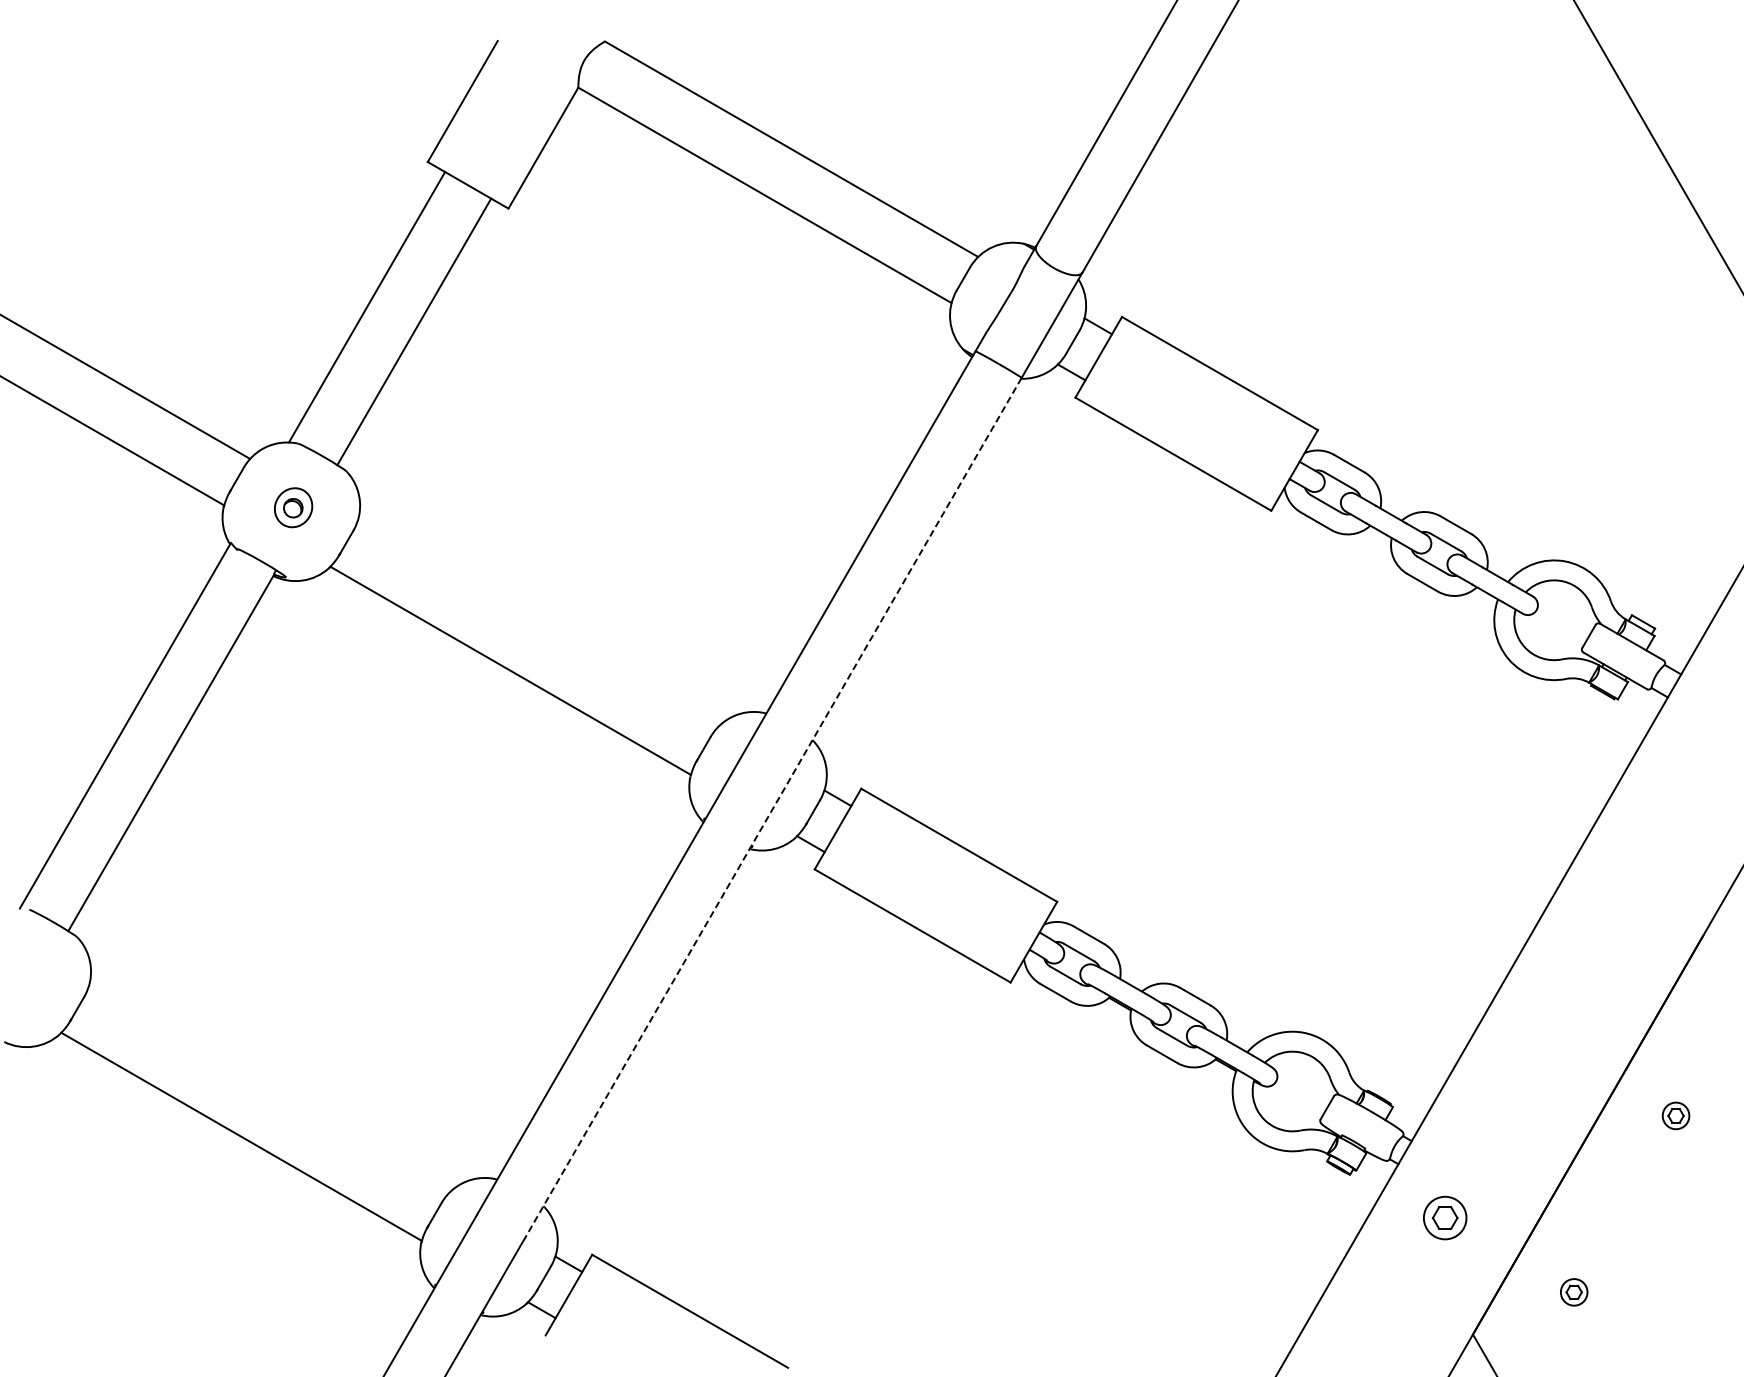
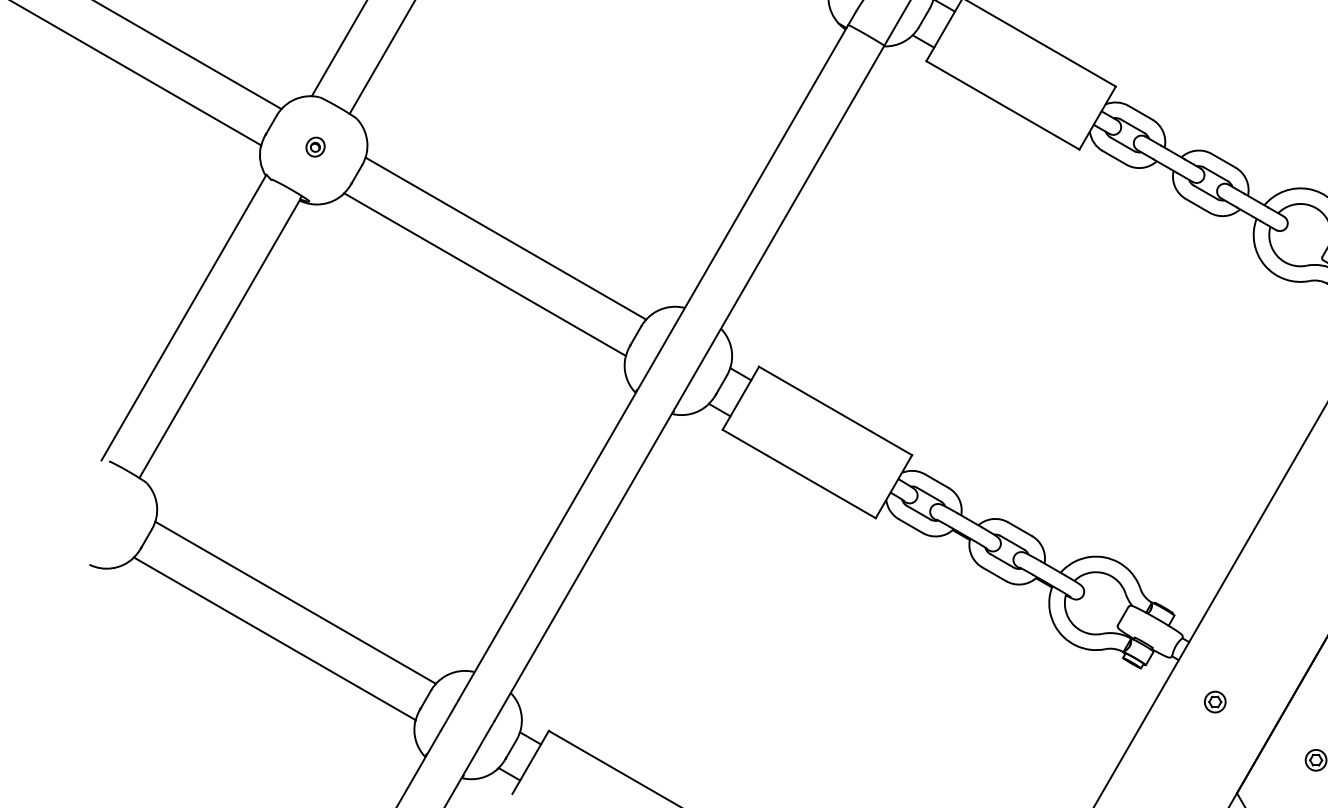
part: (293, 507) -> (315, 147), size x0.62
line: (536, 624) -> (505, 238), added
line: (772, 809) -> (689, 383), dashed -> solid
line: (267, 1090) -> (295, 602), added
part: (1444, 1217) -> (1214, 701), size x0.62

